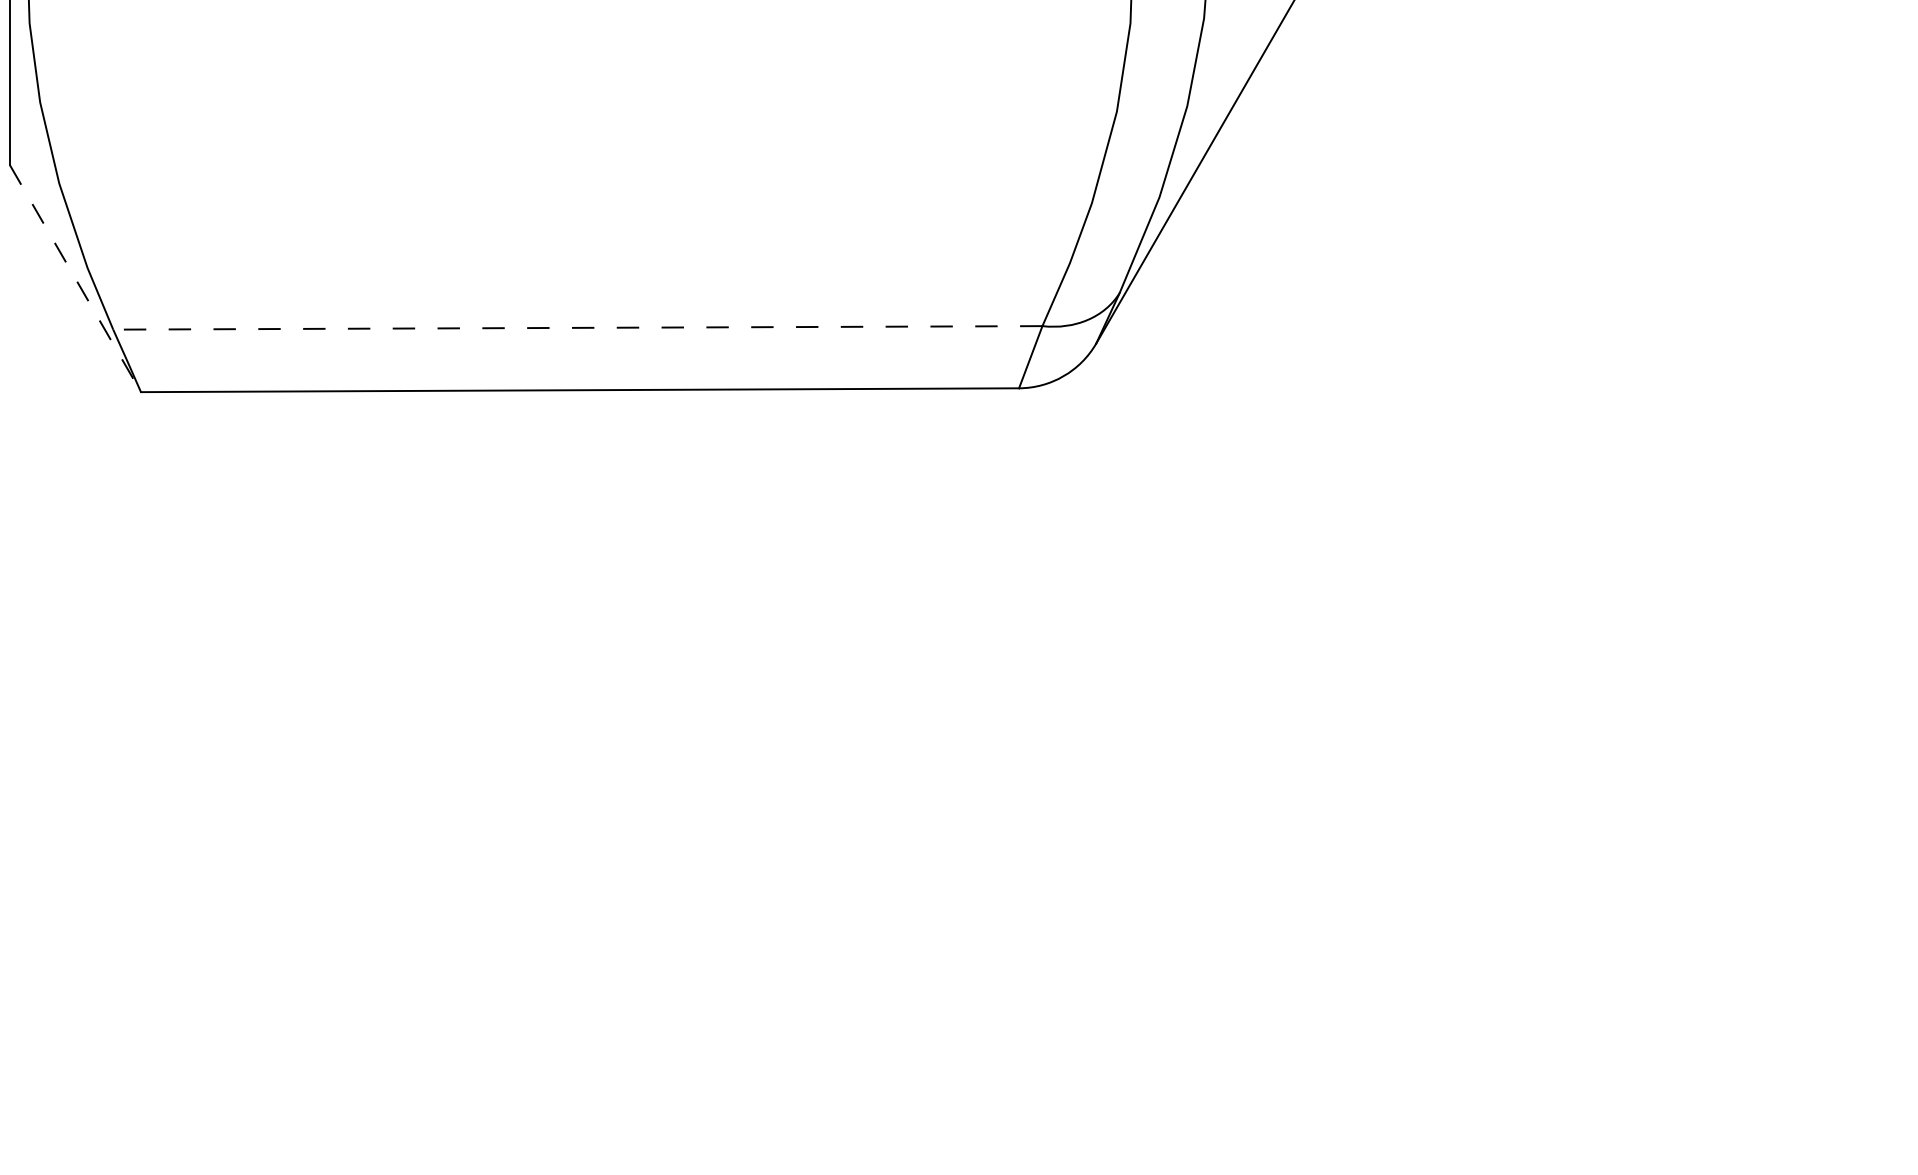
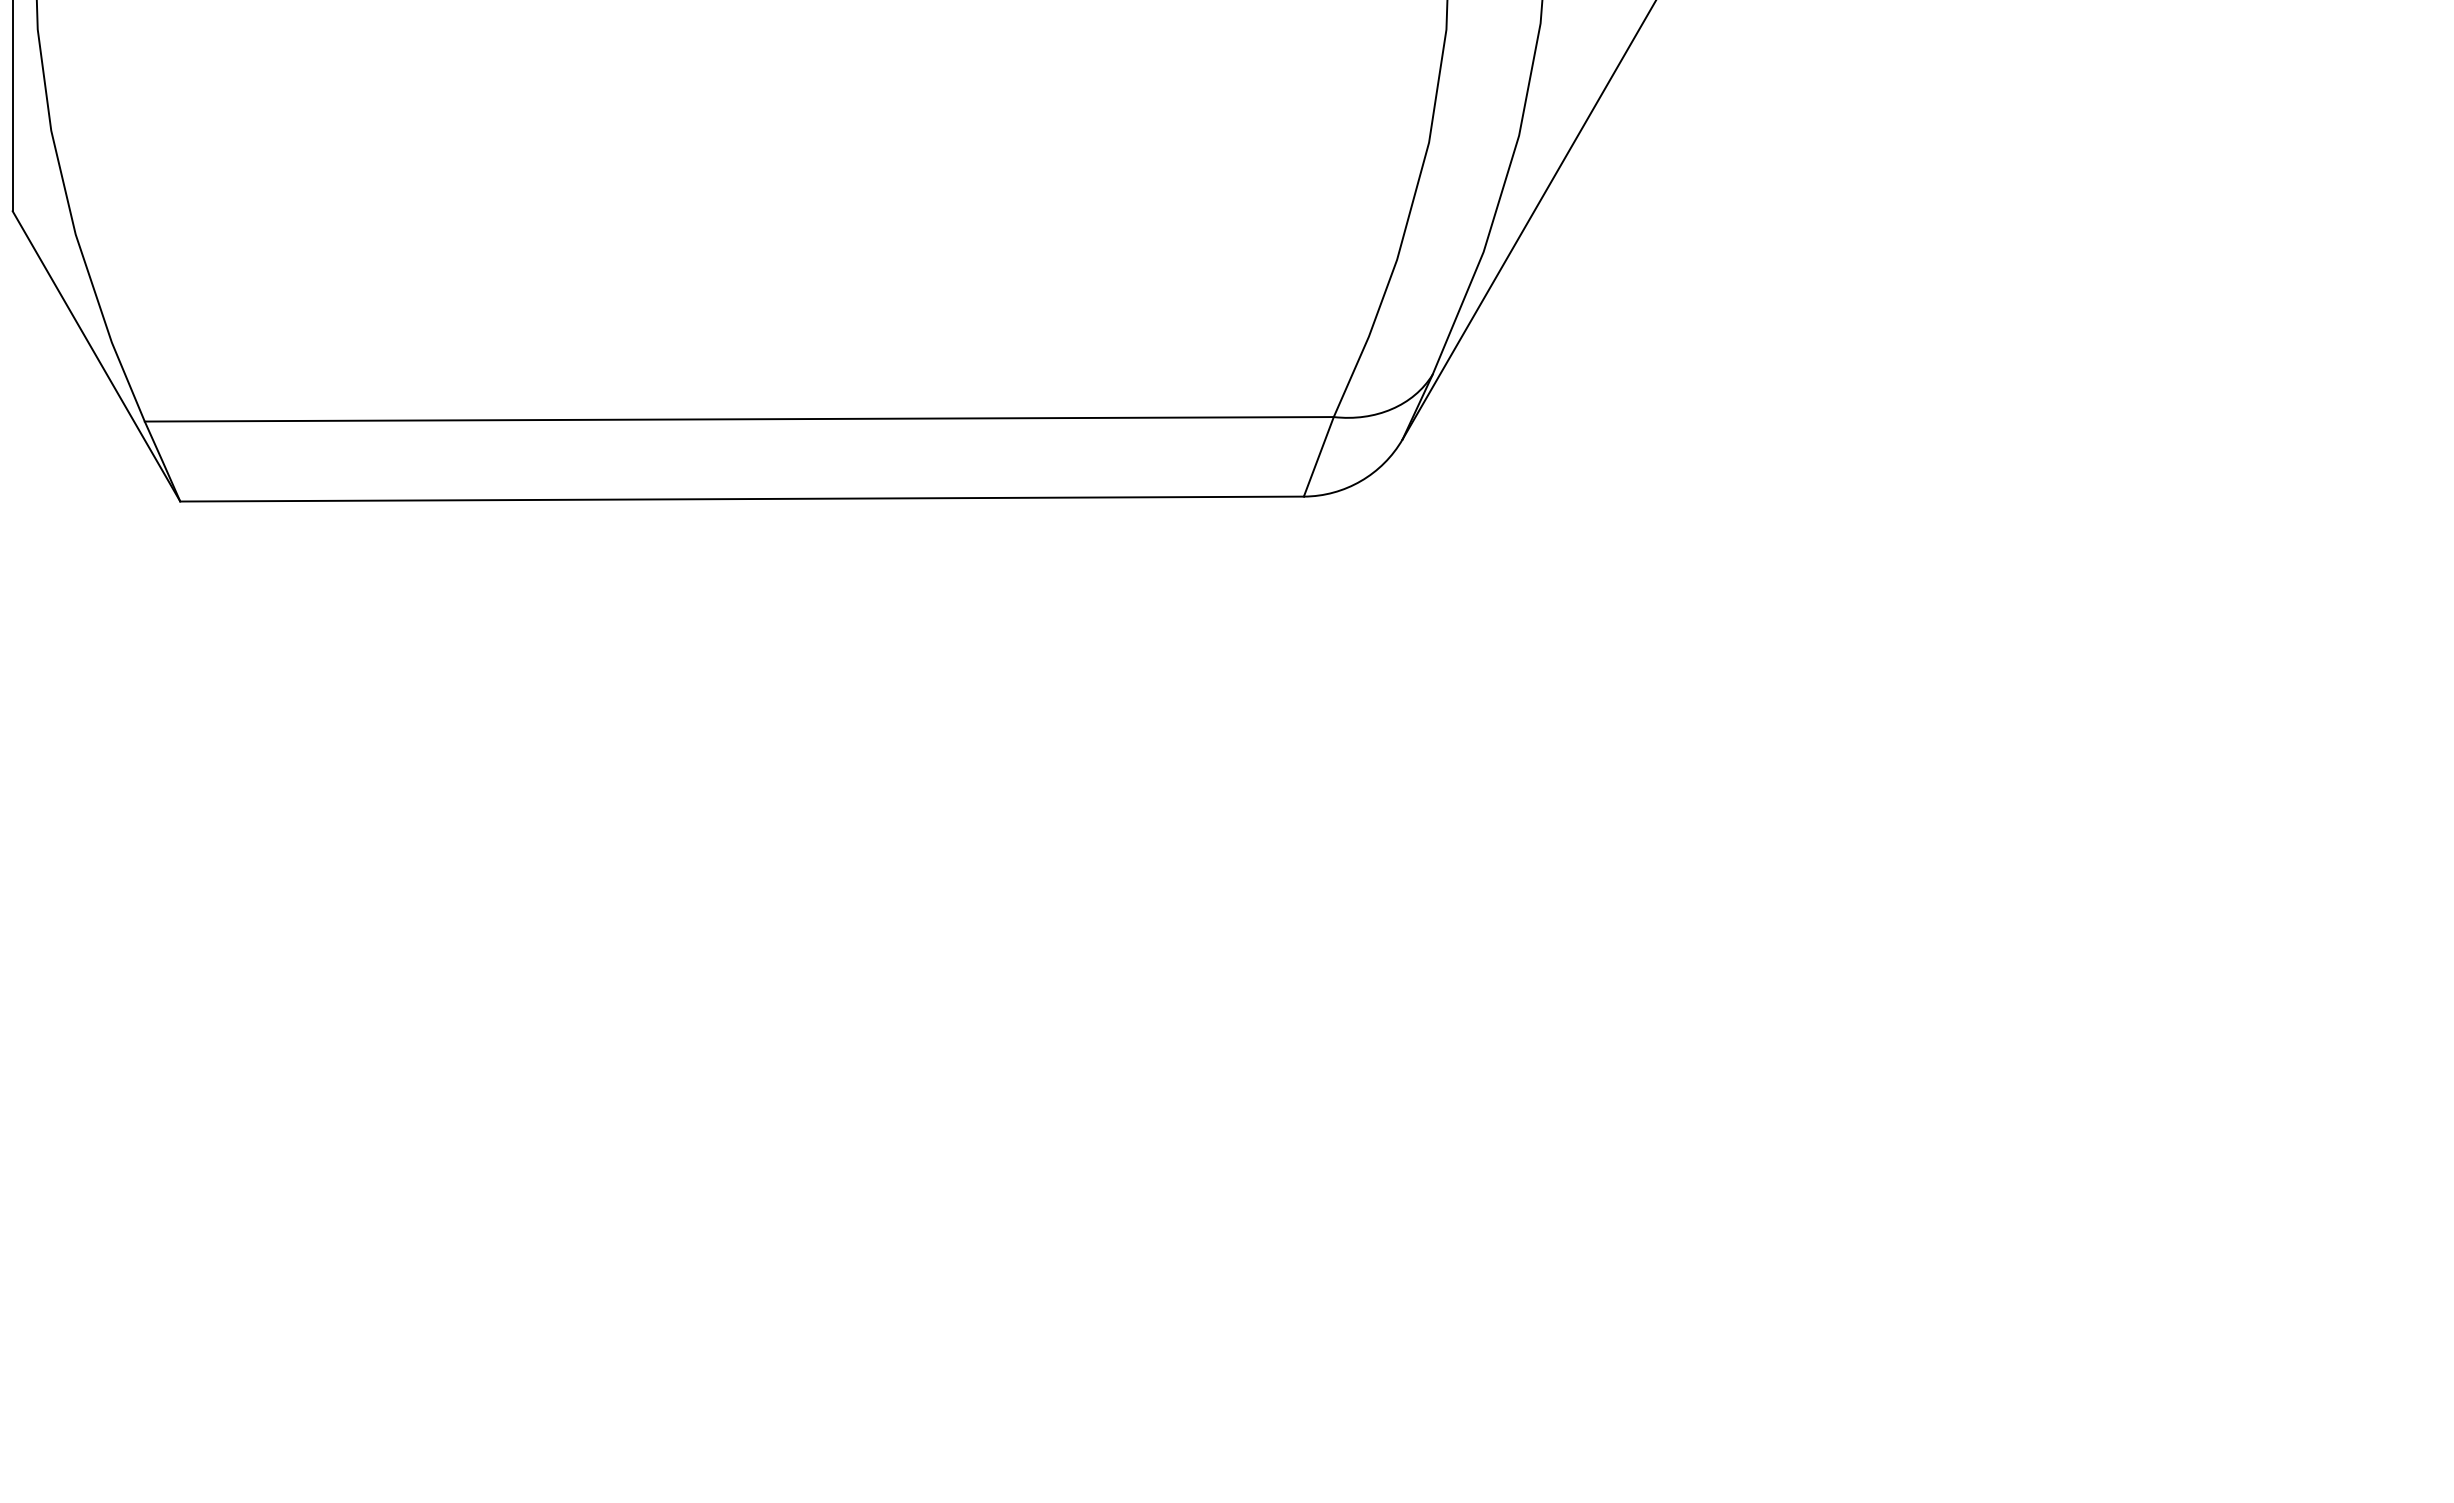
line: (75, 278) -> (96, 356), dashed -> solid
line: (578, 328) -> (739, 419), dashed -> solid

